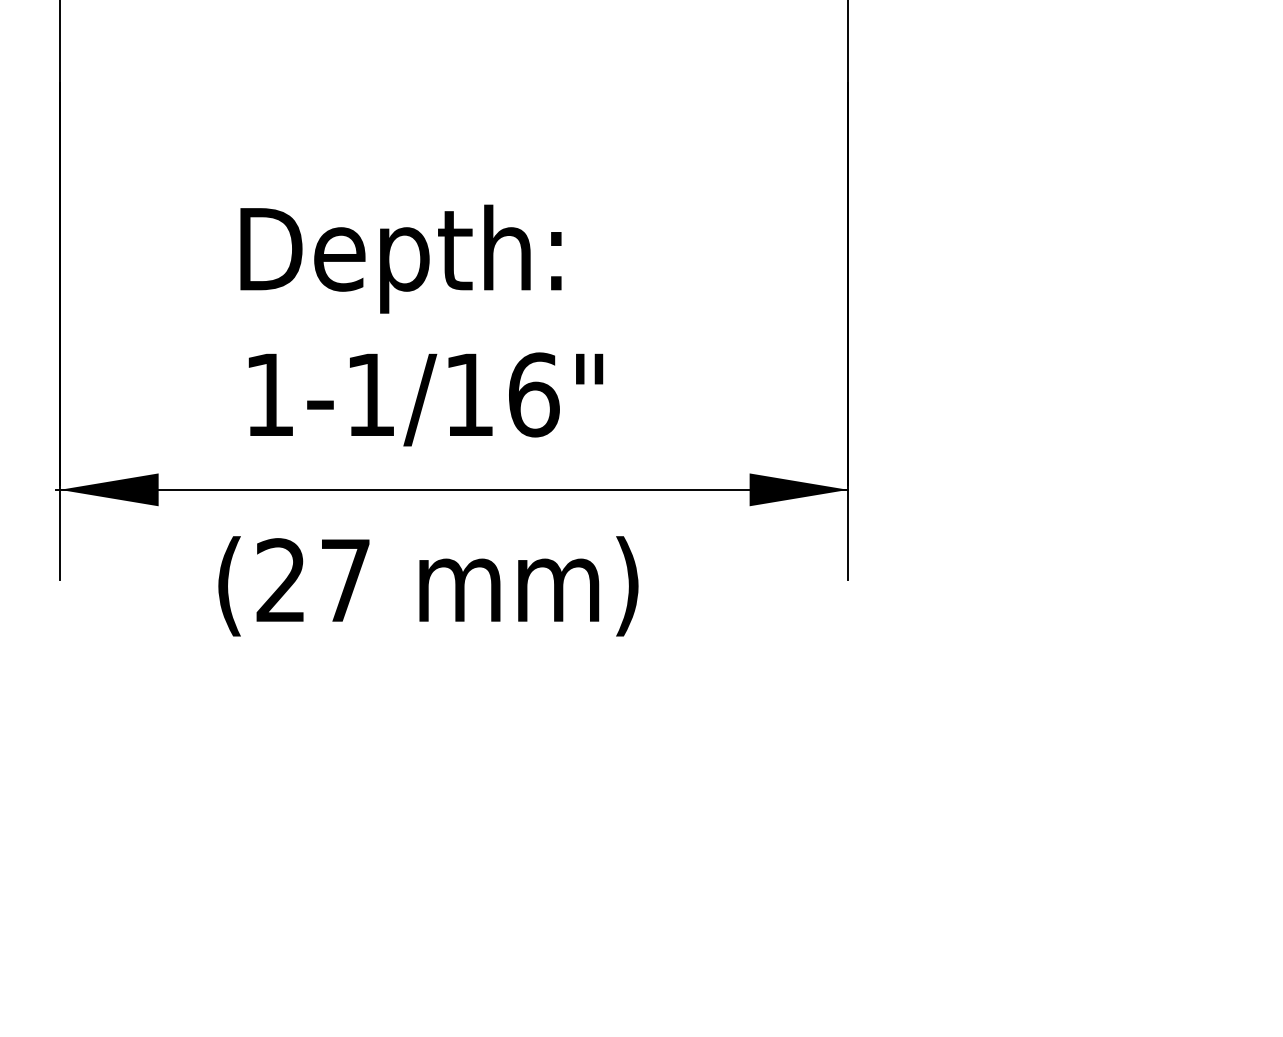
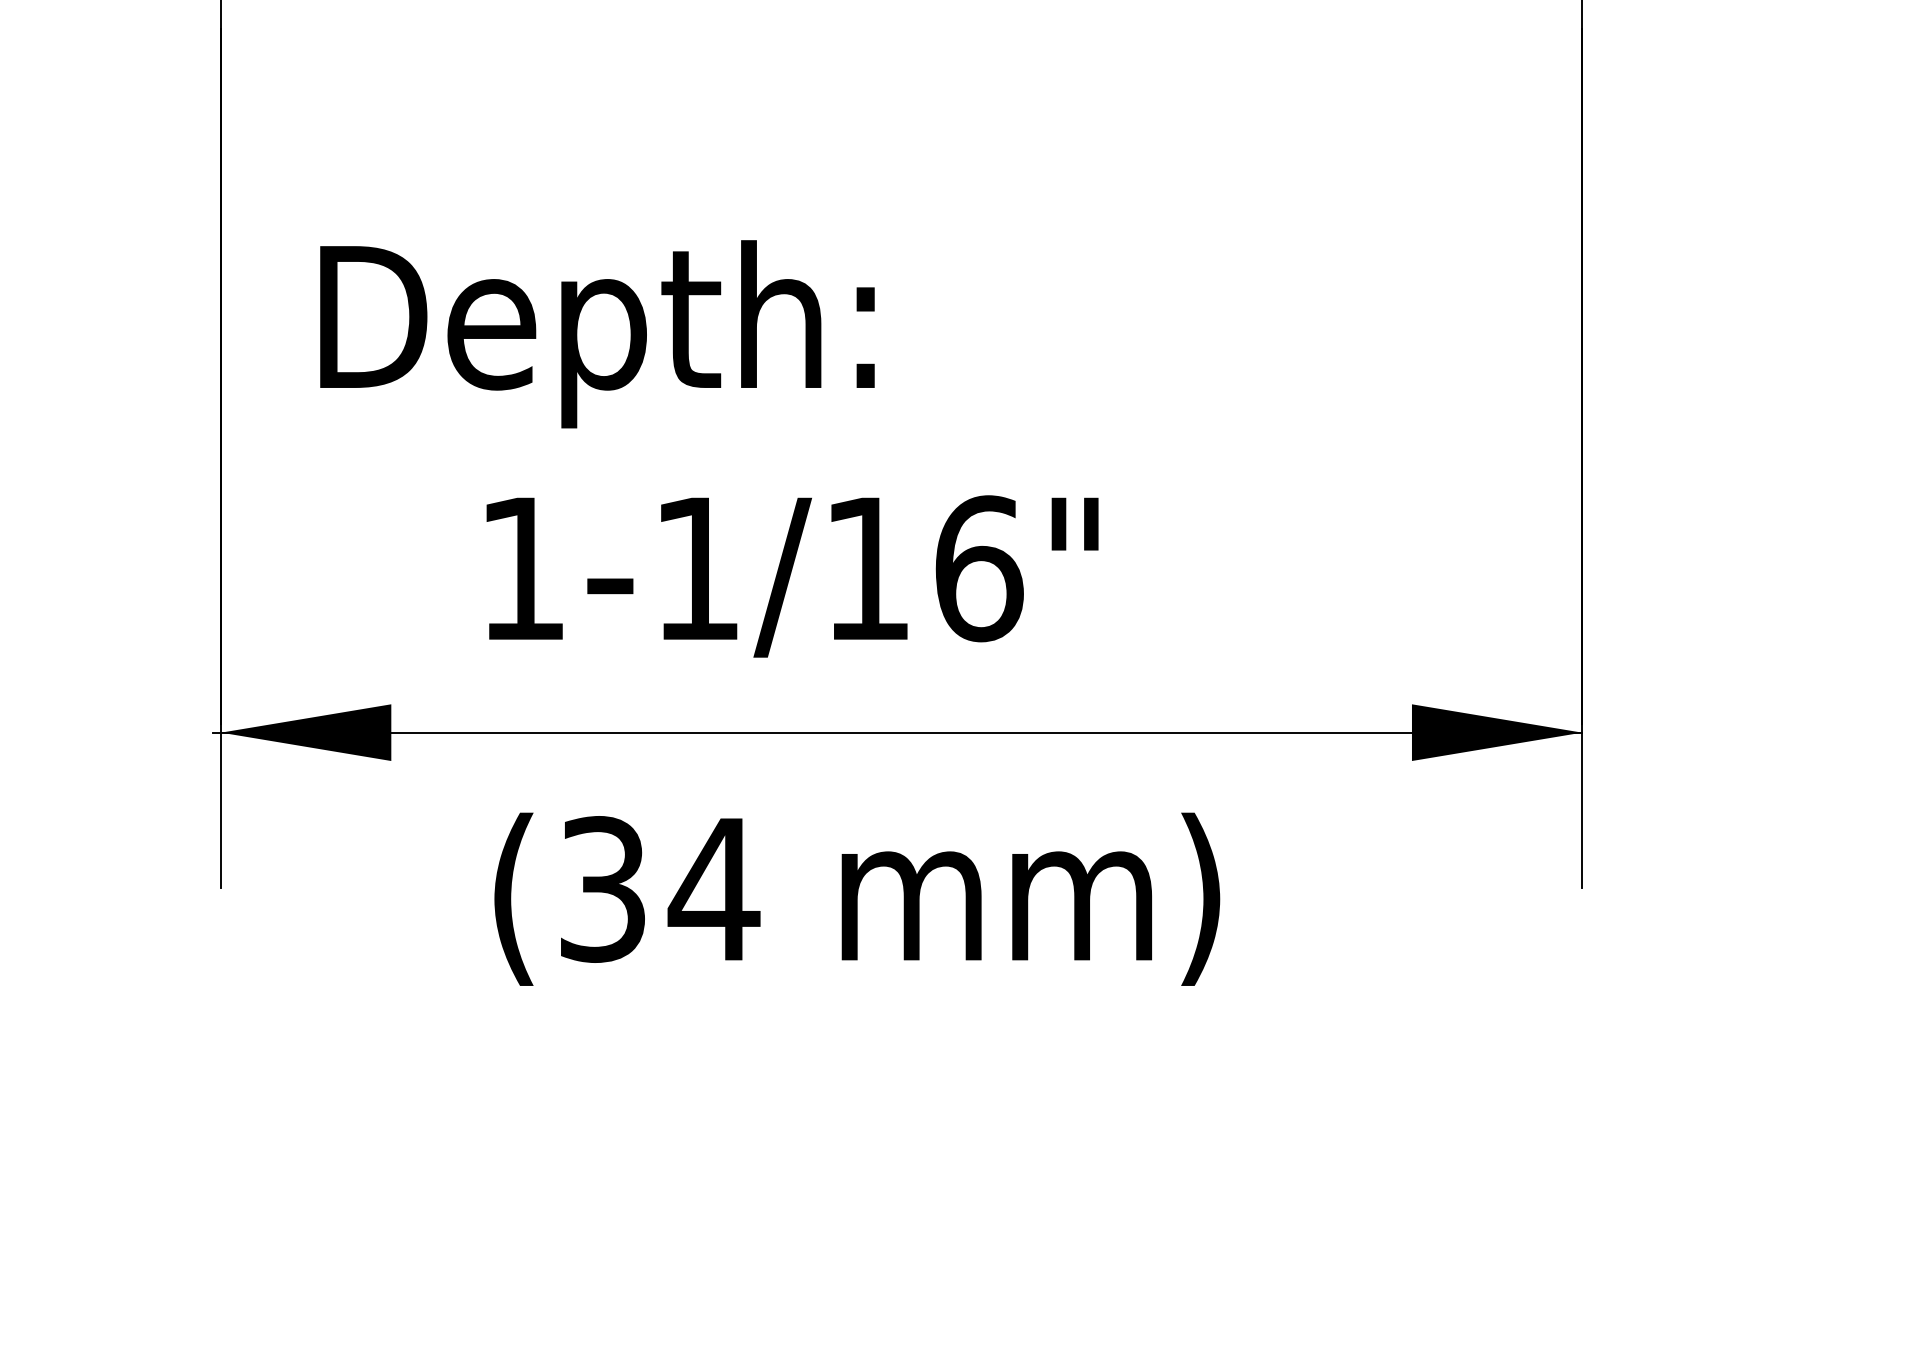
text: (400, 258) -> (596, 333), moved
text: (425, 399) -> (791, 576), moved
text: (314, 580) -> (660, 889), (27 -> (34

